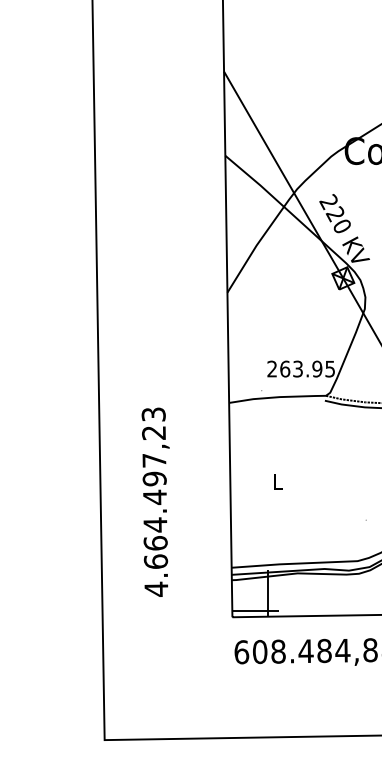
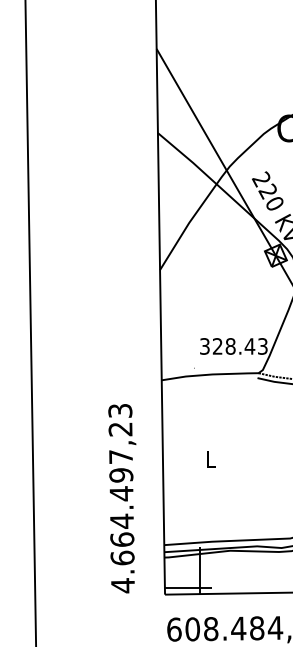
text: (301, 368) -> (234, 345), 263.95 -> 328.43
text: (155, 501) -> (122, 497), moved

